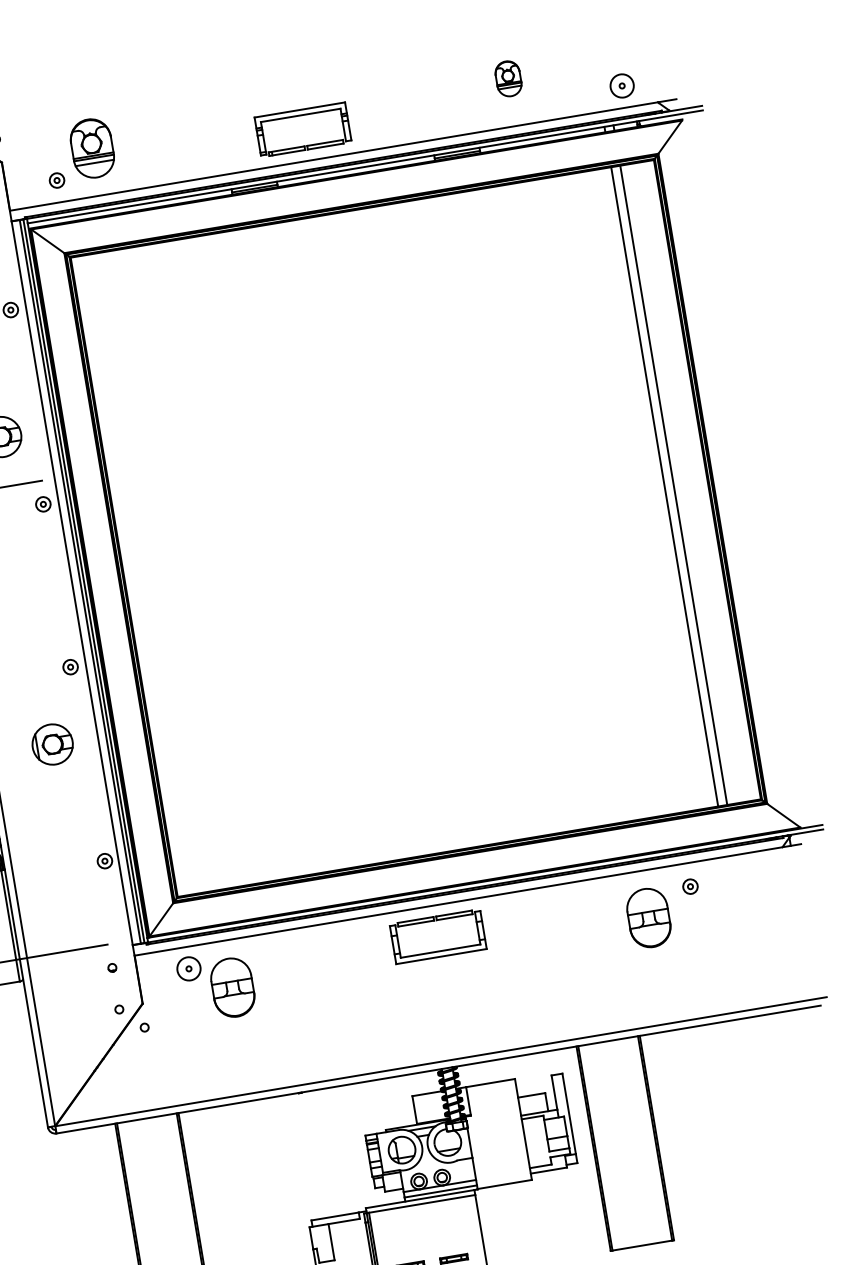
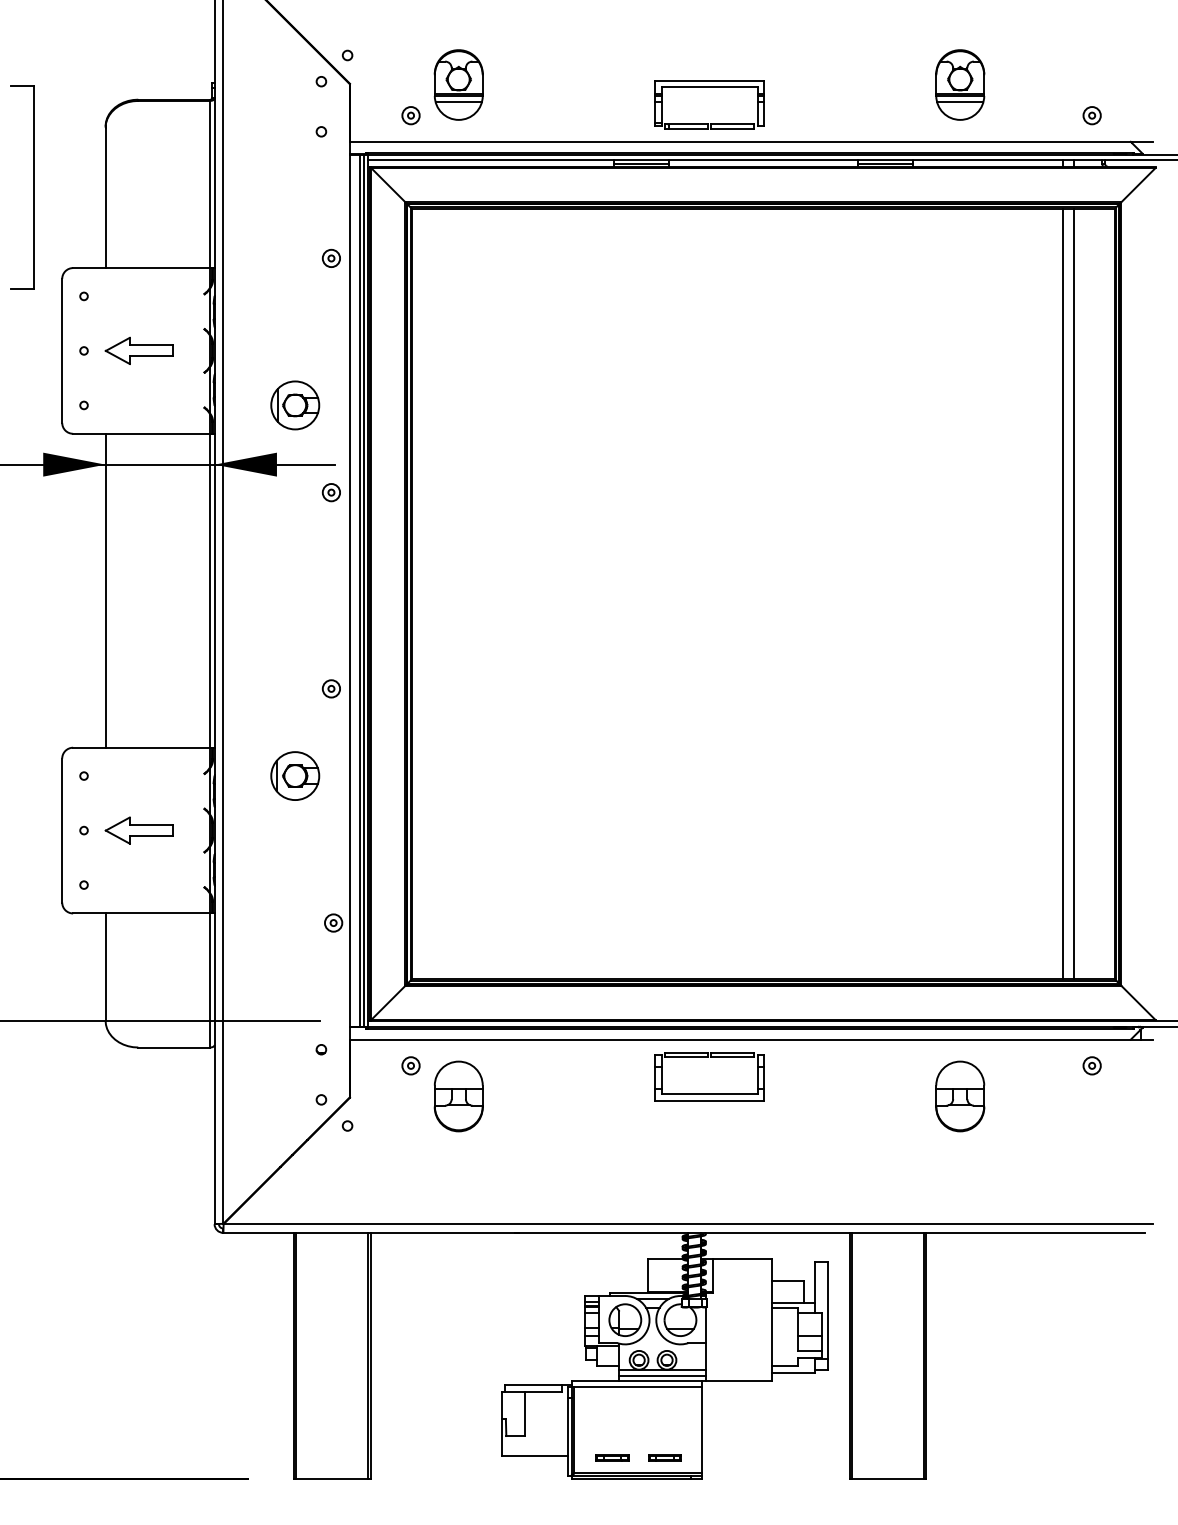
part: (508, 78) -> (960, 84), size x1.67
circle: (621, 85) -> (1091, 115), size x0.62
part: (689, 886) -> (1091, 1065), moved
circle: (188, 968) -> (410, 1065), size x0.62

